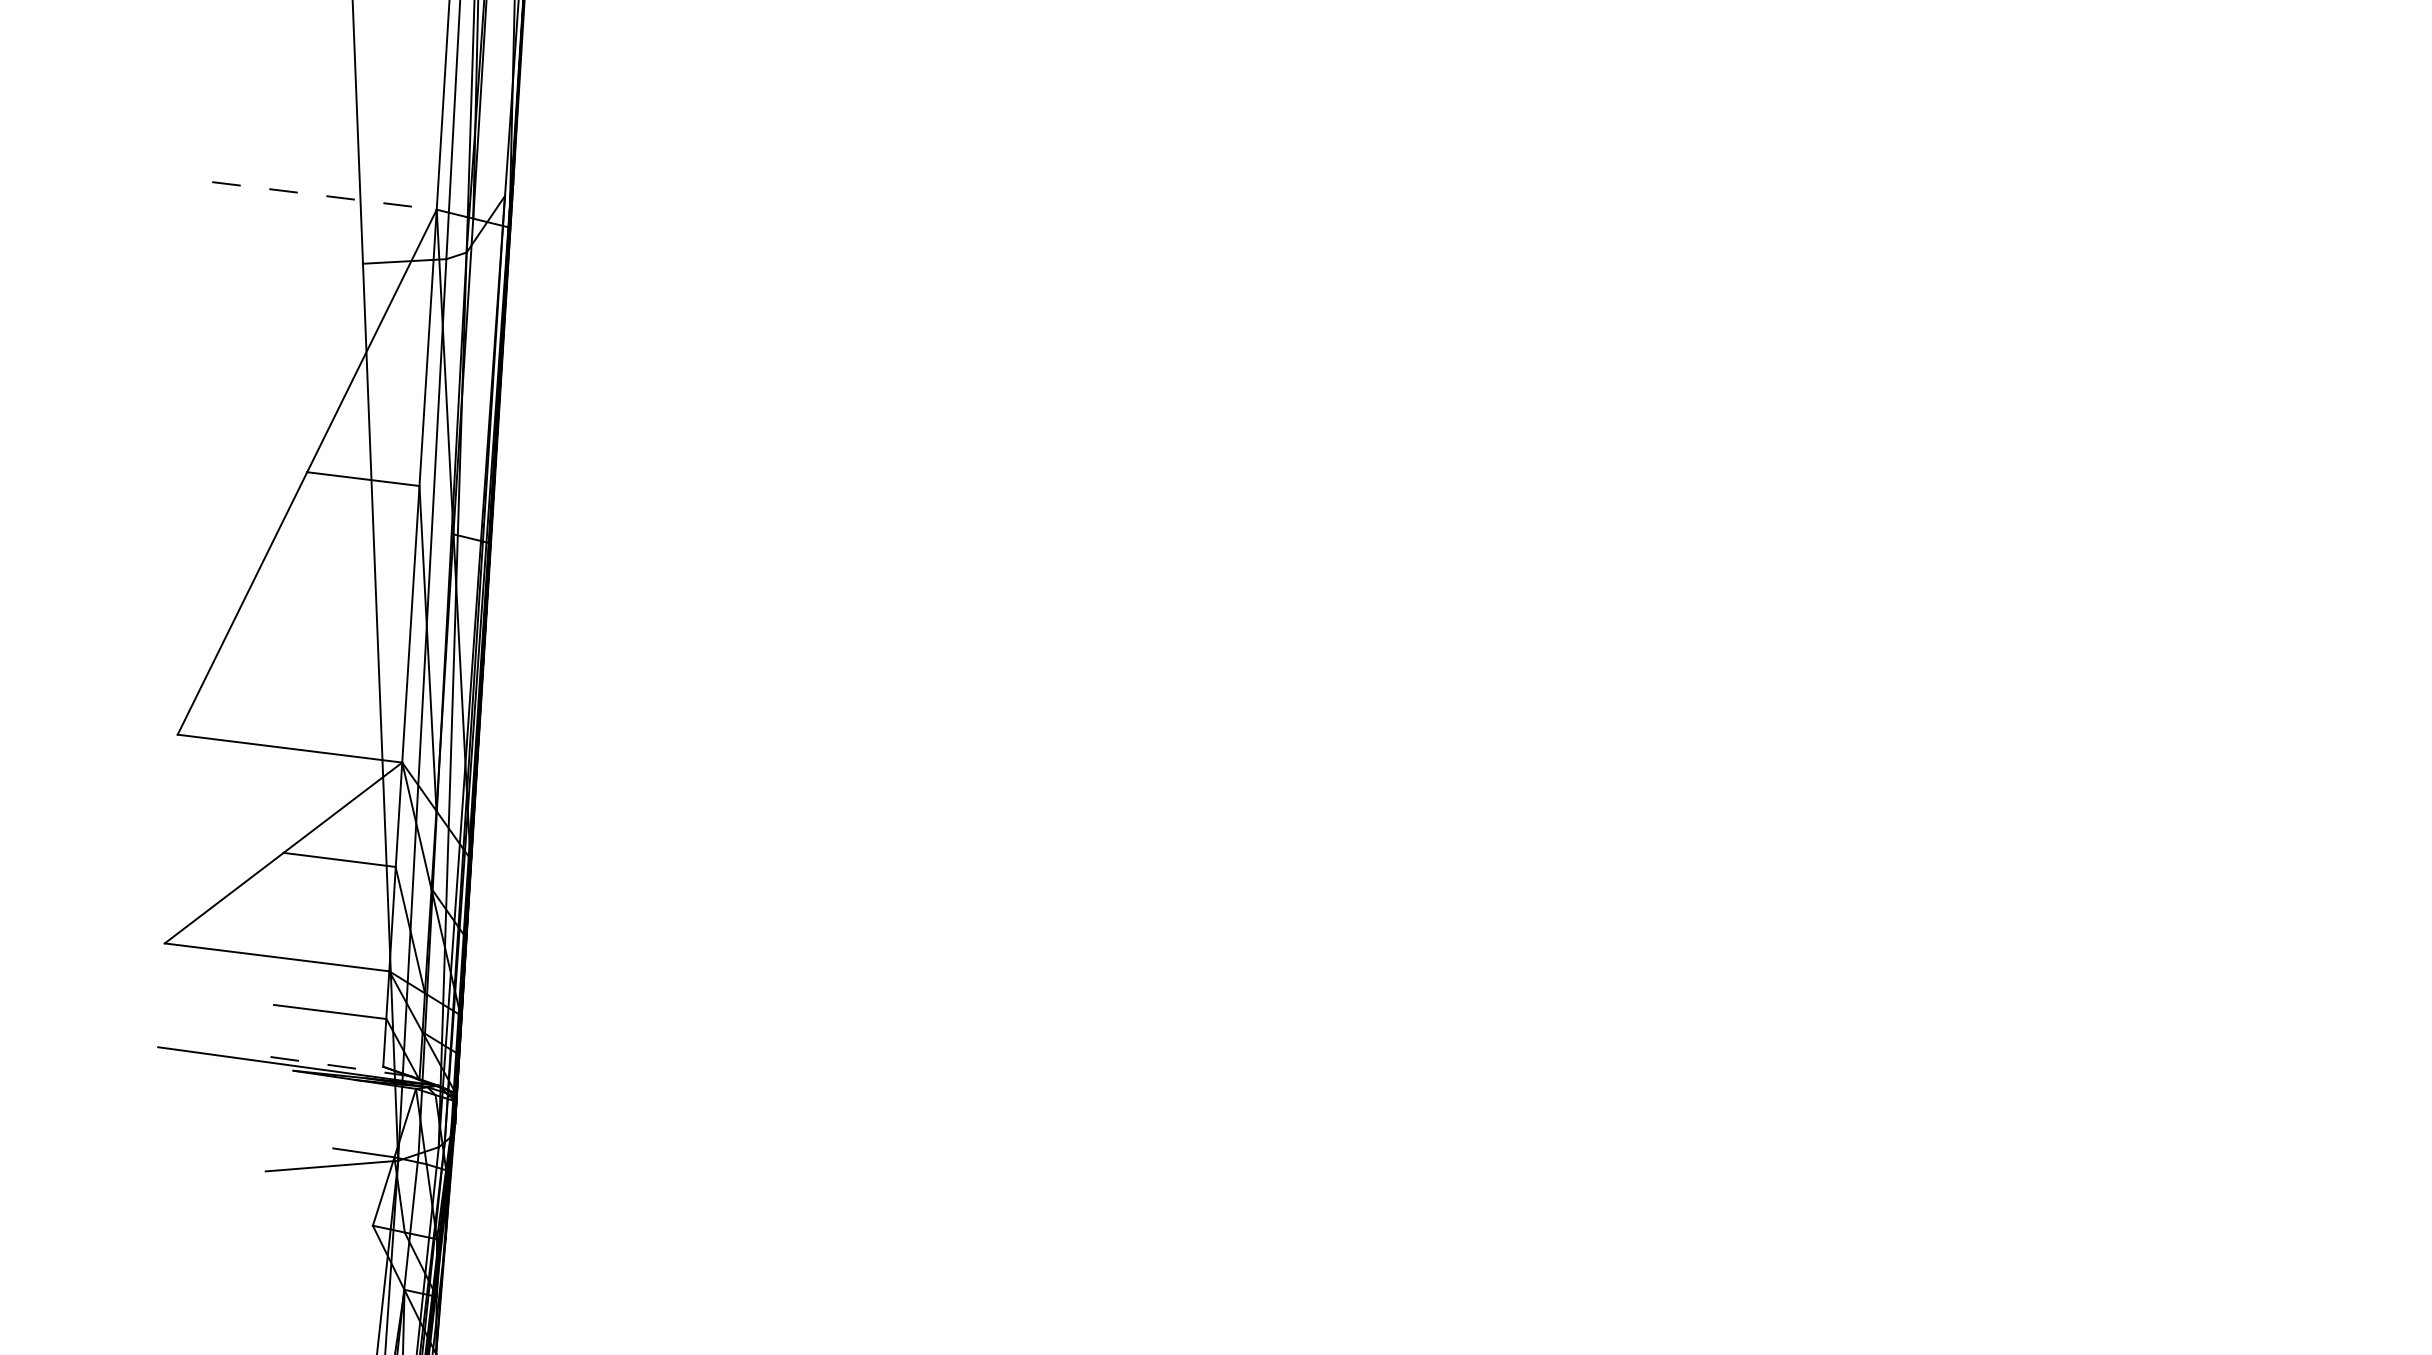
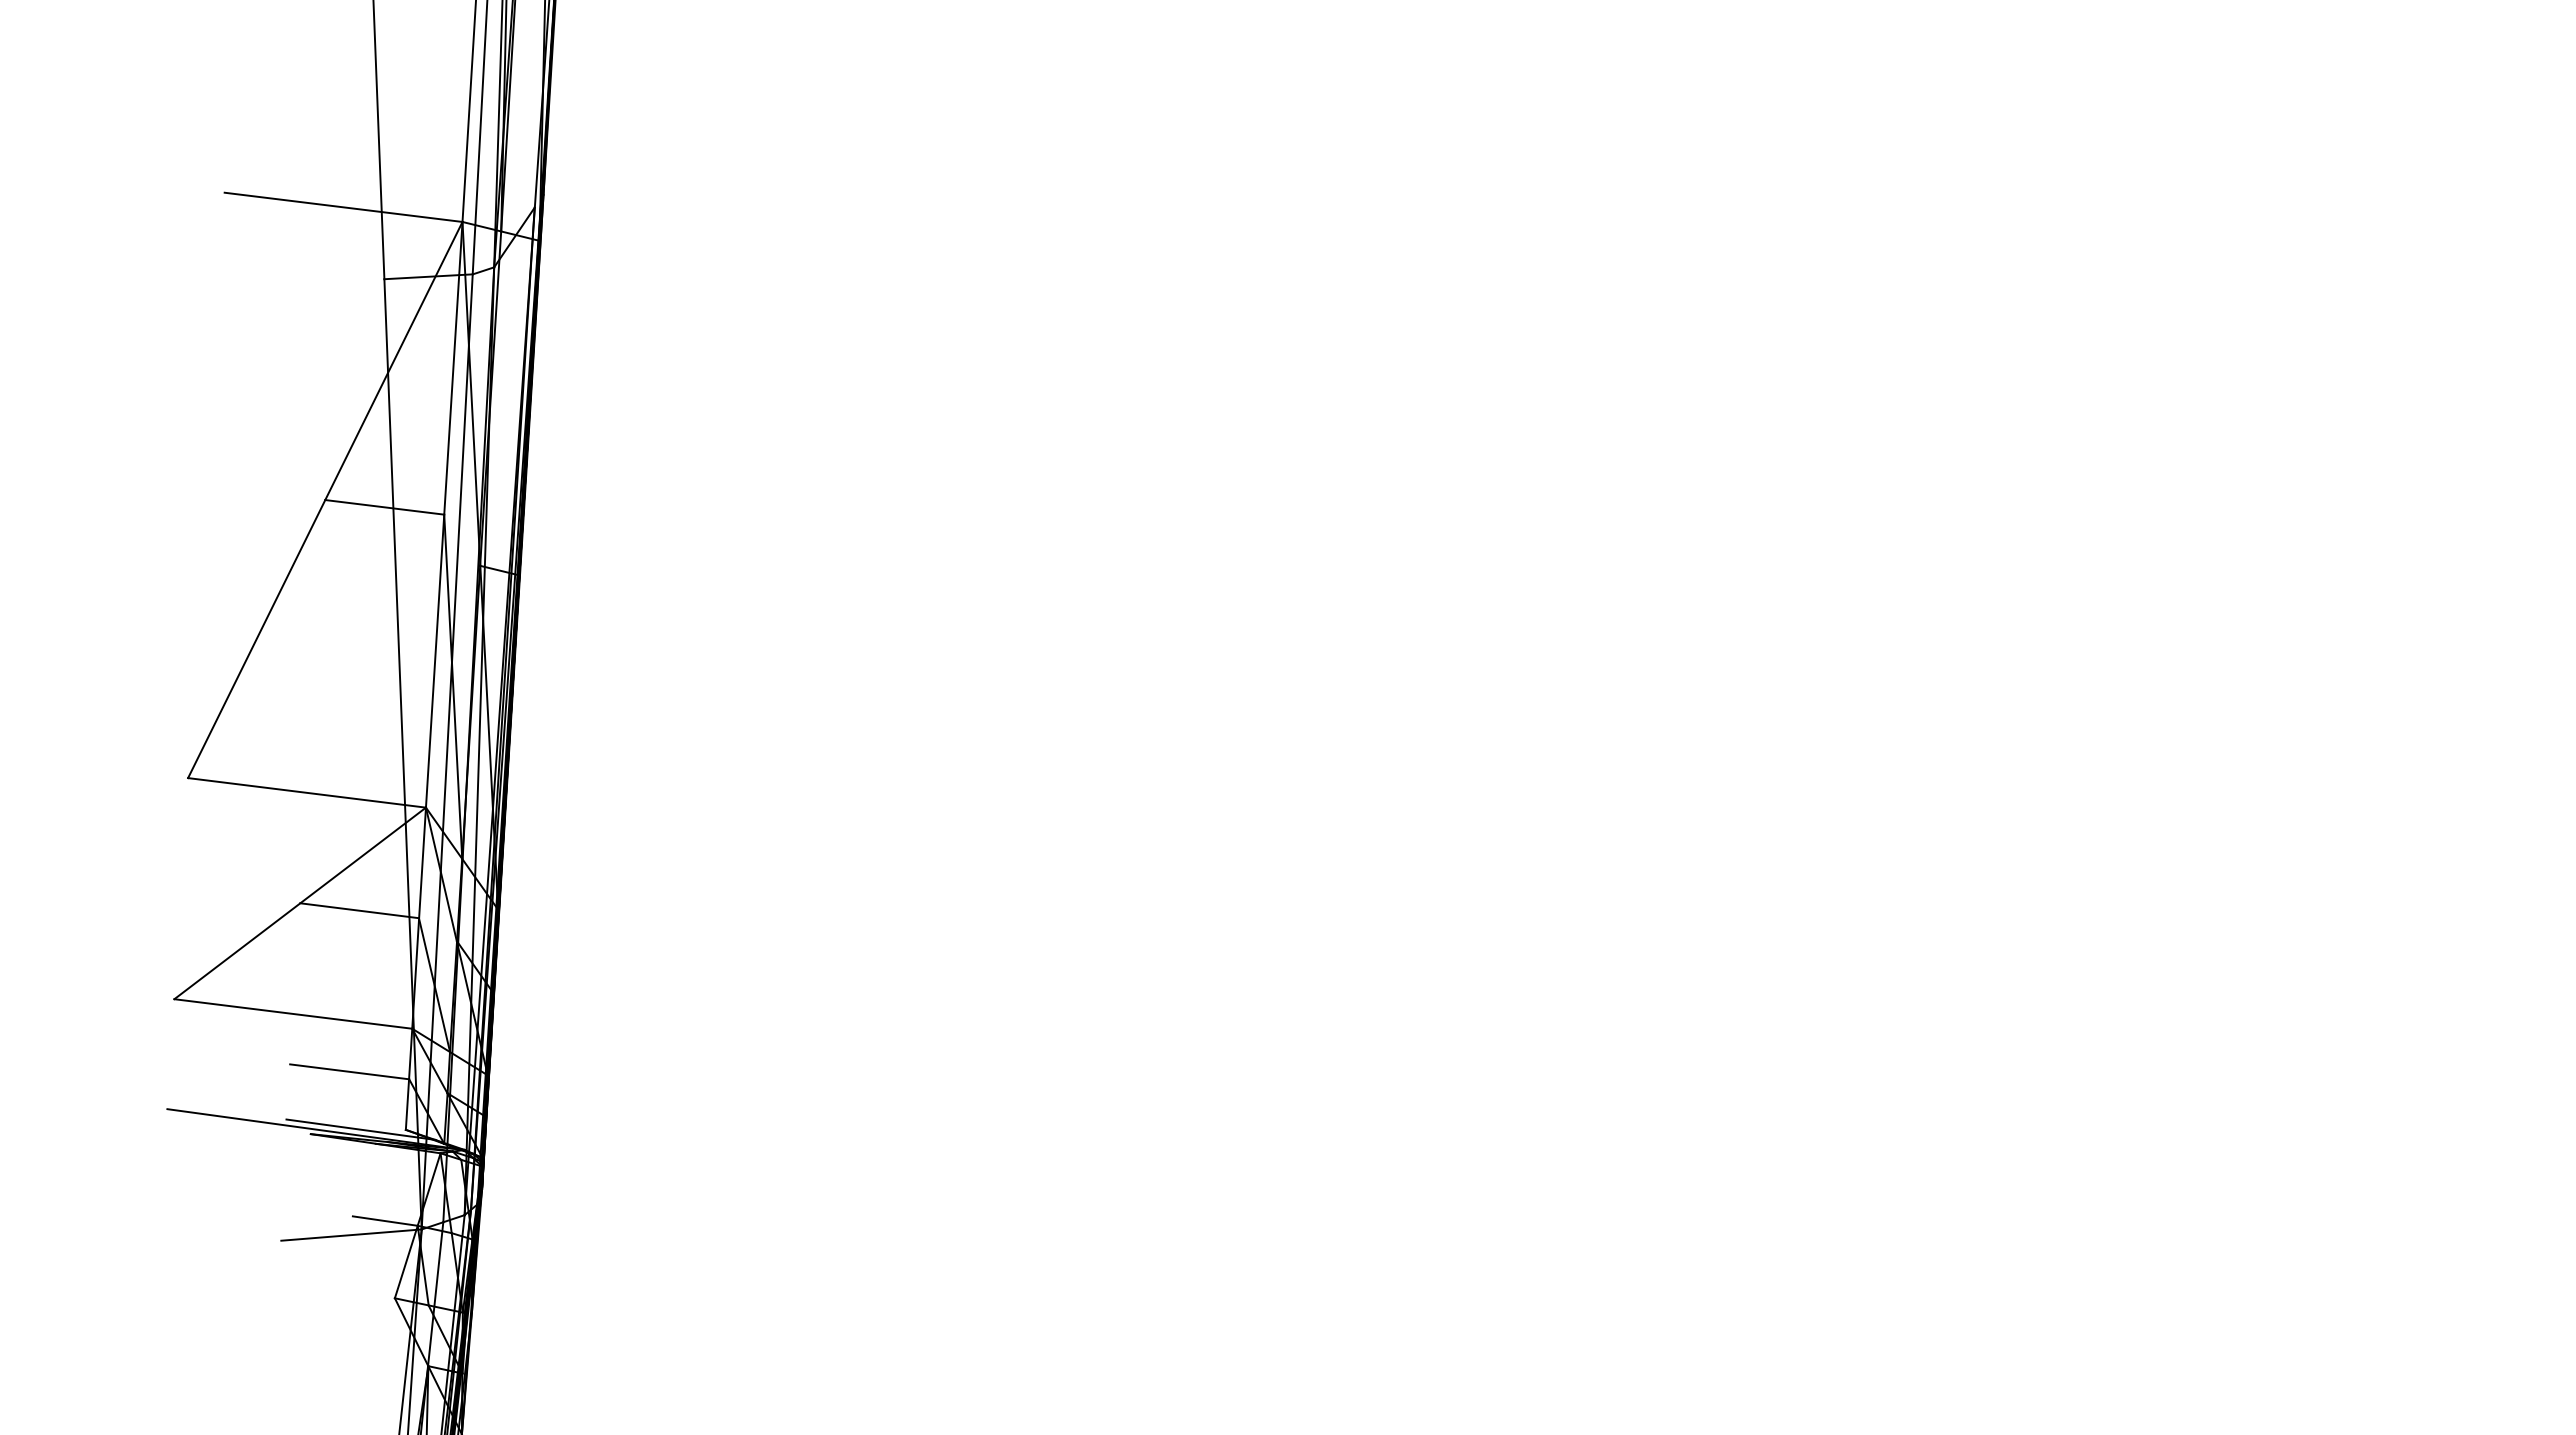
line: (324, 196) -> (343, 207), dashed -> solid
line: (341, 1066) -> (361, 1129), dashed -> solid

